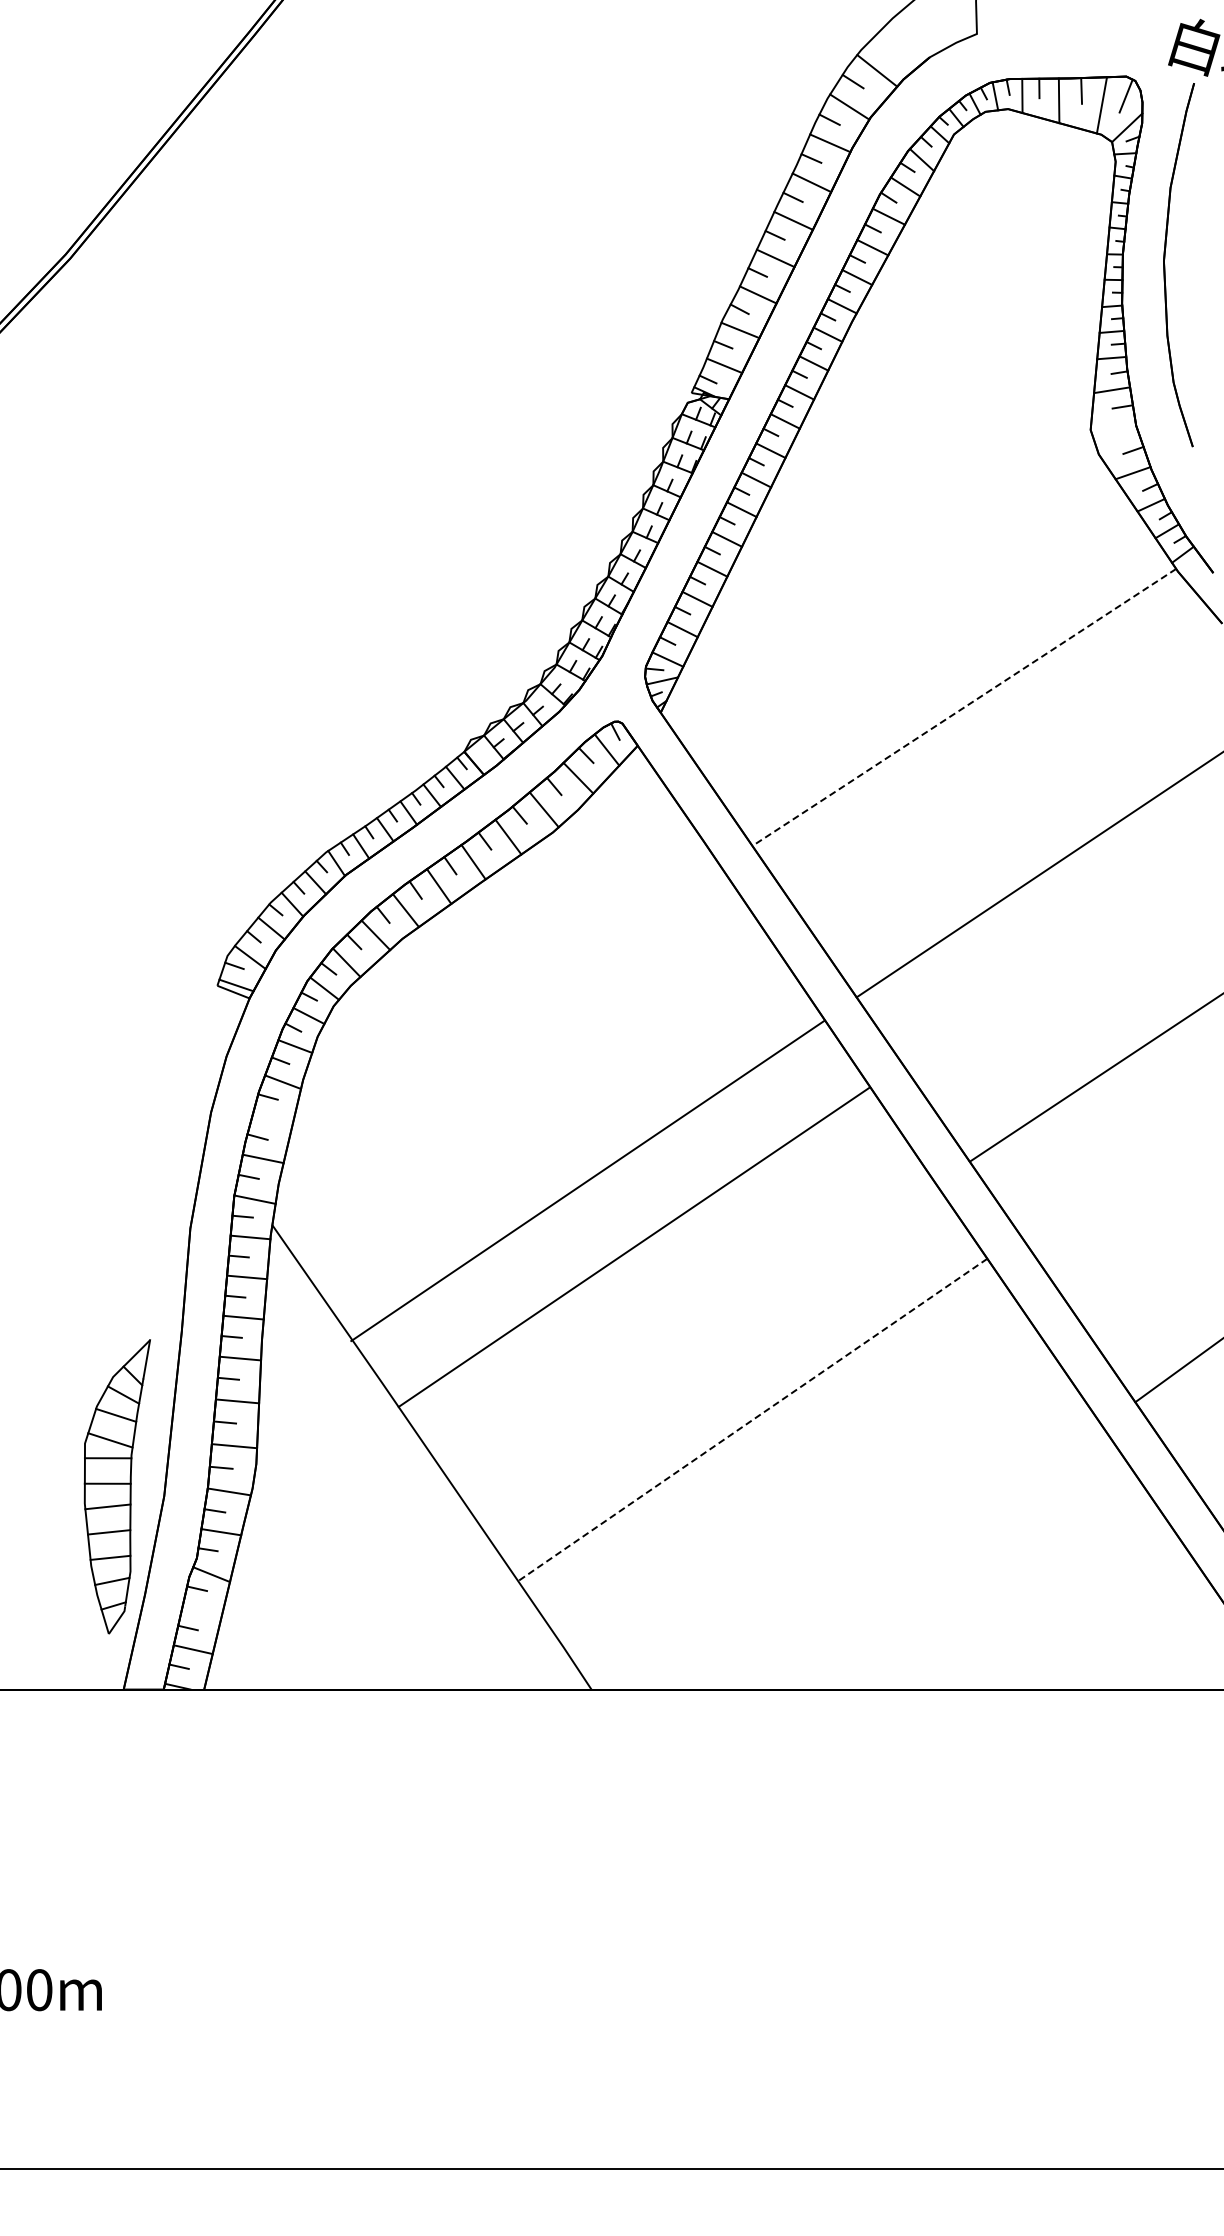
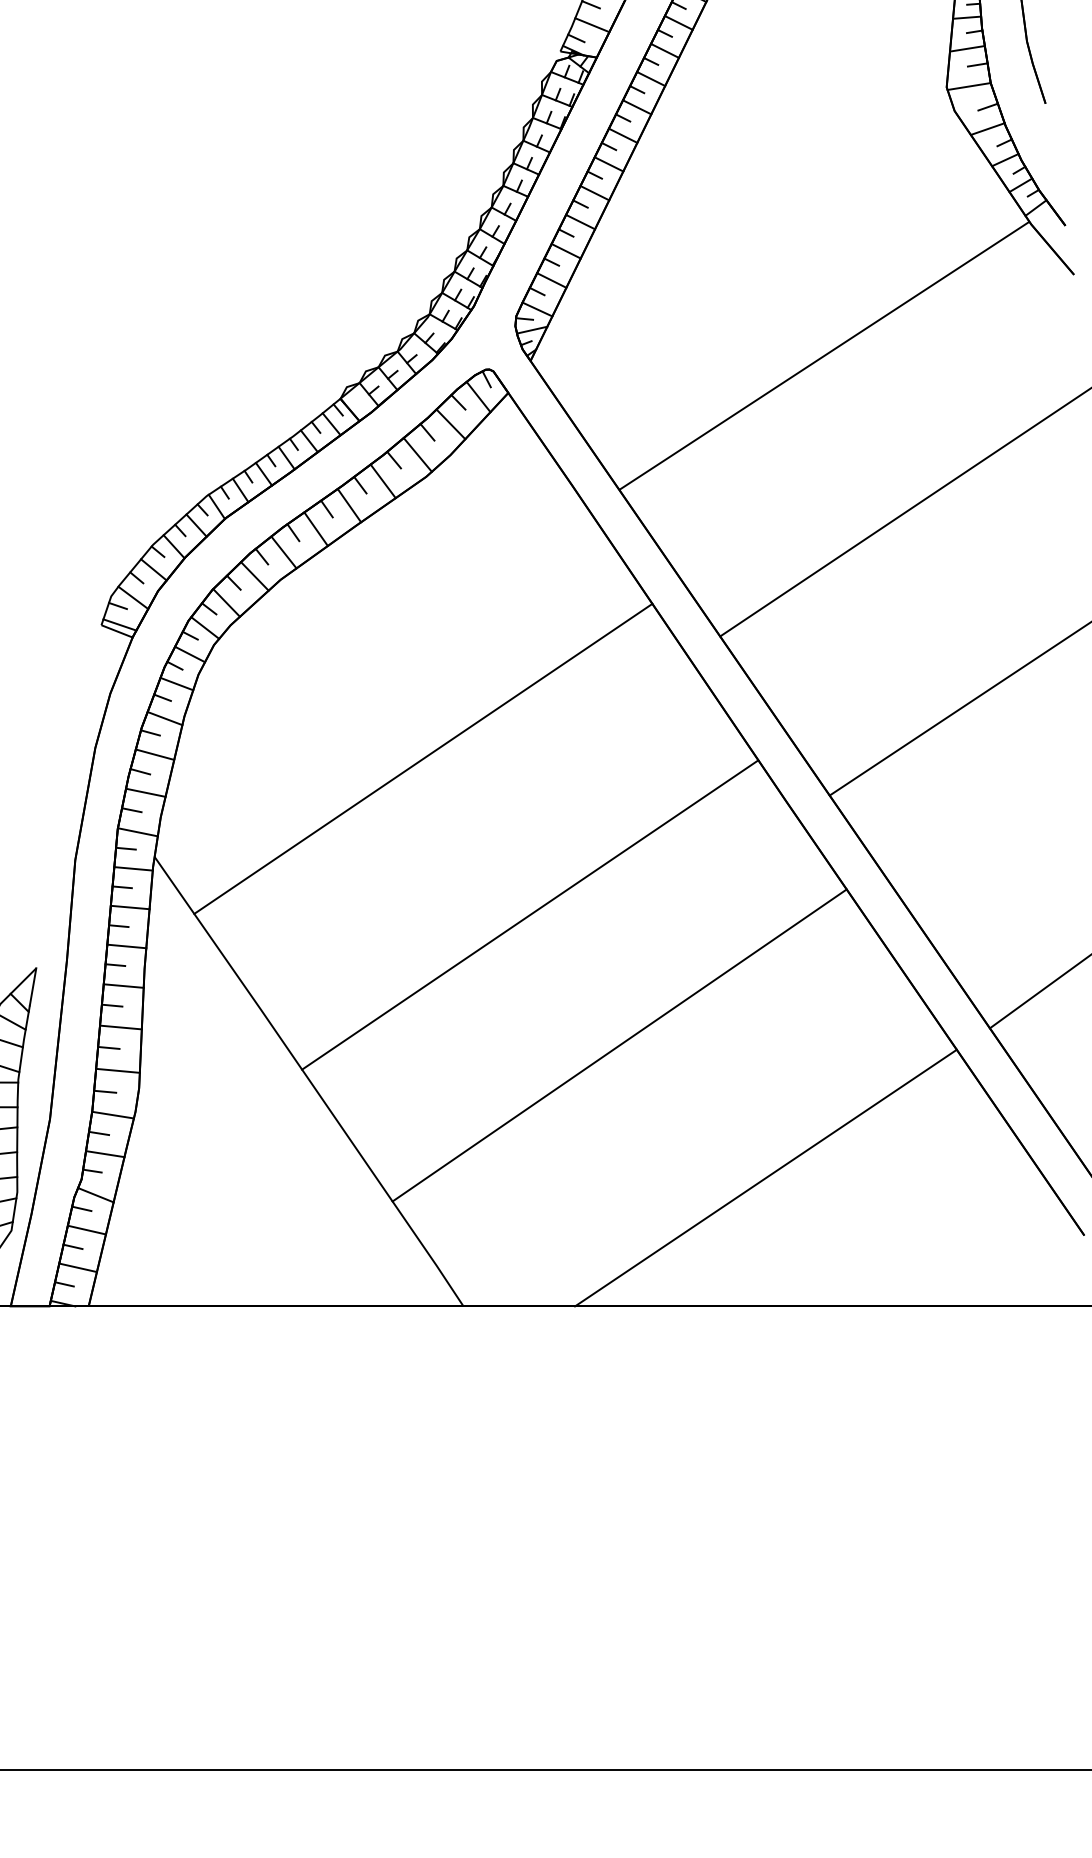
line: (1113, 428) -> (968, 85), added
line: (963, 707) -> (823, 355), dashed -> solid
line: (272, 1119) -> (154, 754), added
line: (587, 1180) -> (422, 758), moved
line: (634, 1246) -> (530, 914), moved
line: (752, 1419) -> (619, 1045), dashed -> solid
line: (903, 1556) -> (765, 1177), added
line: (202, 1610) -> (87, 1229), added

